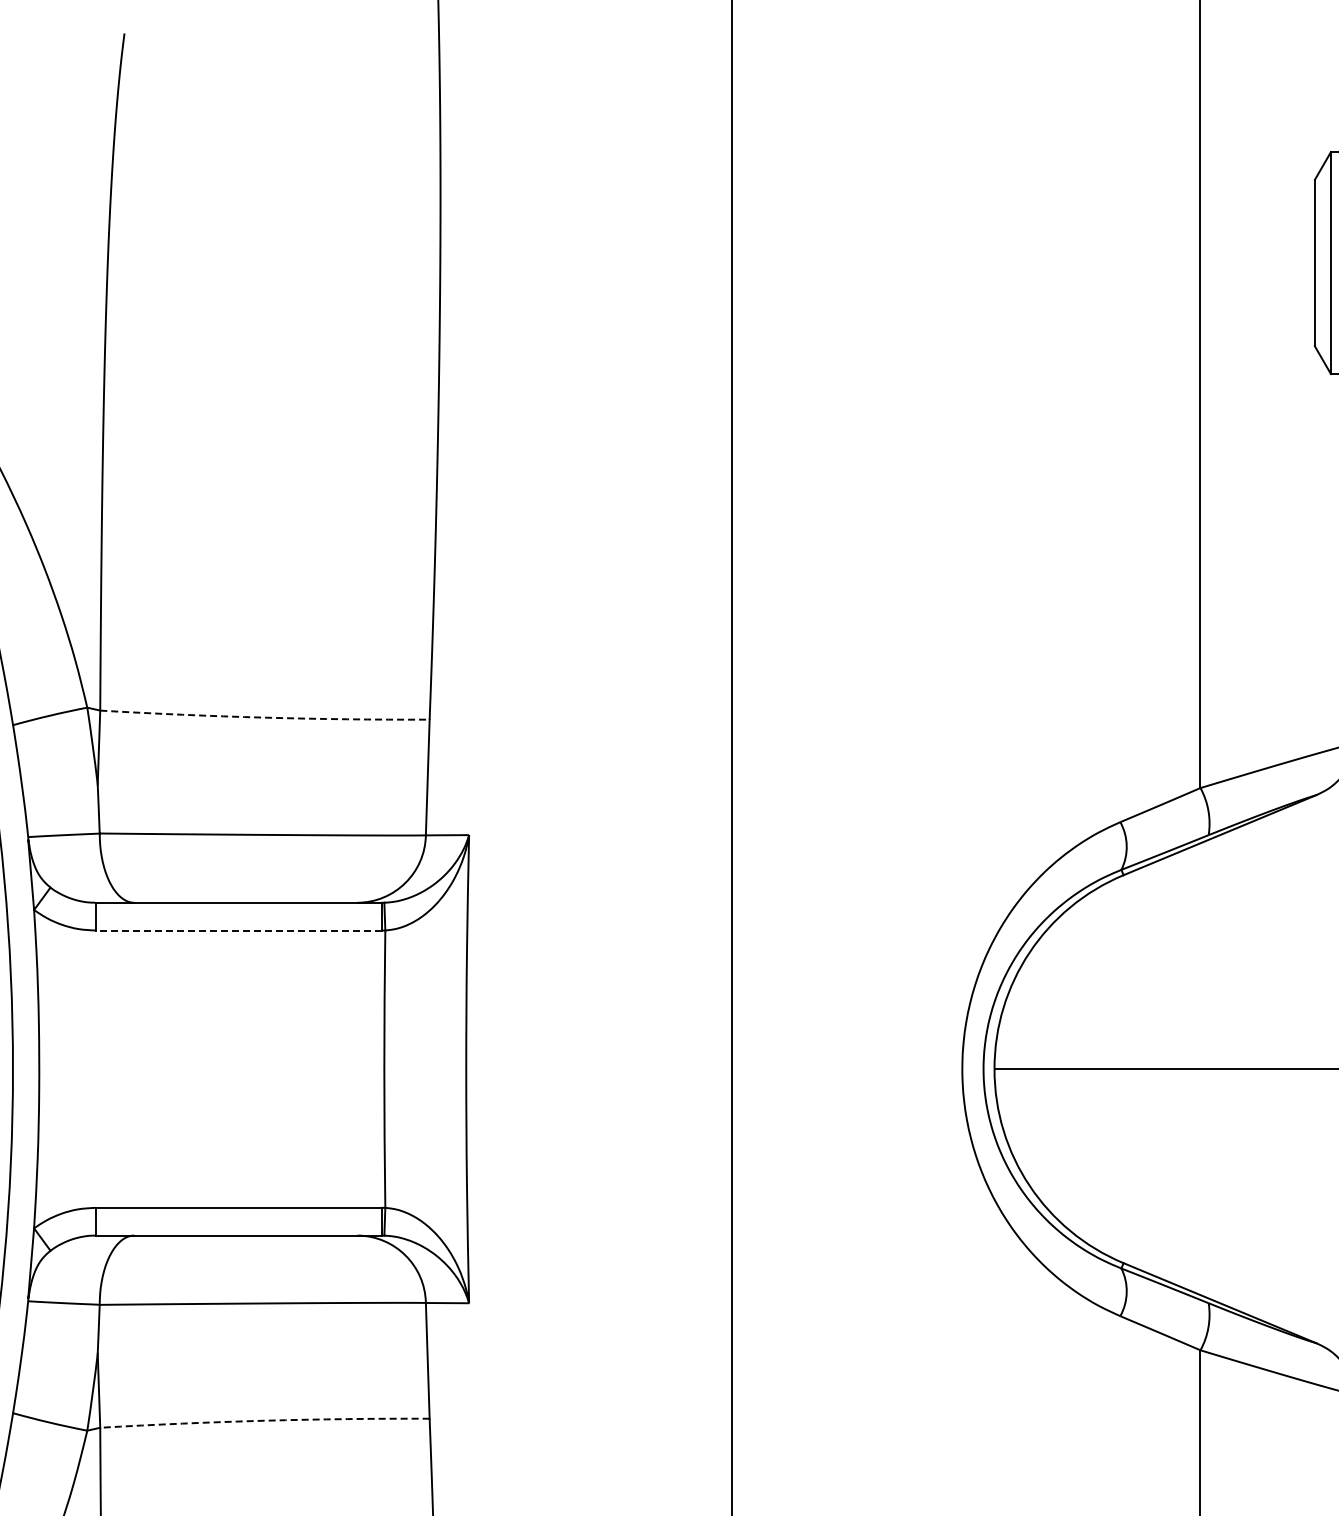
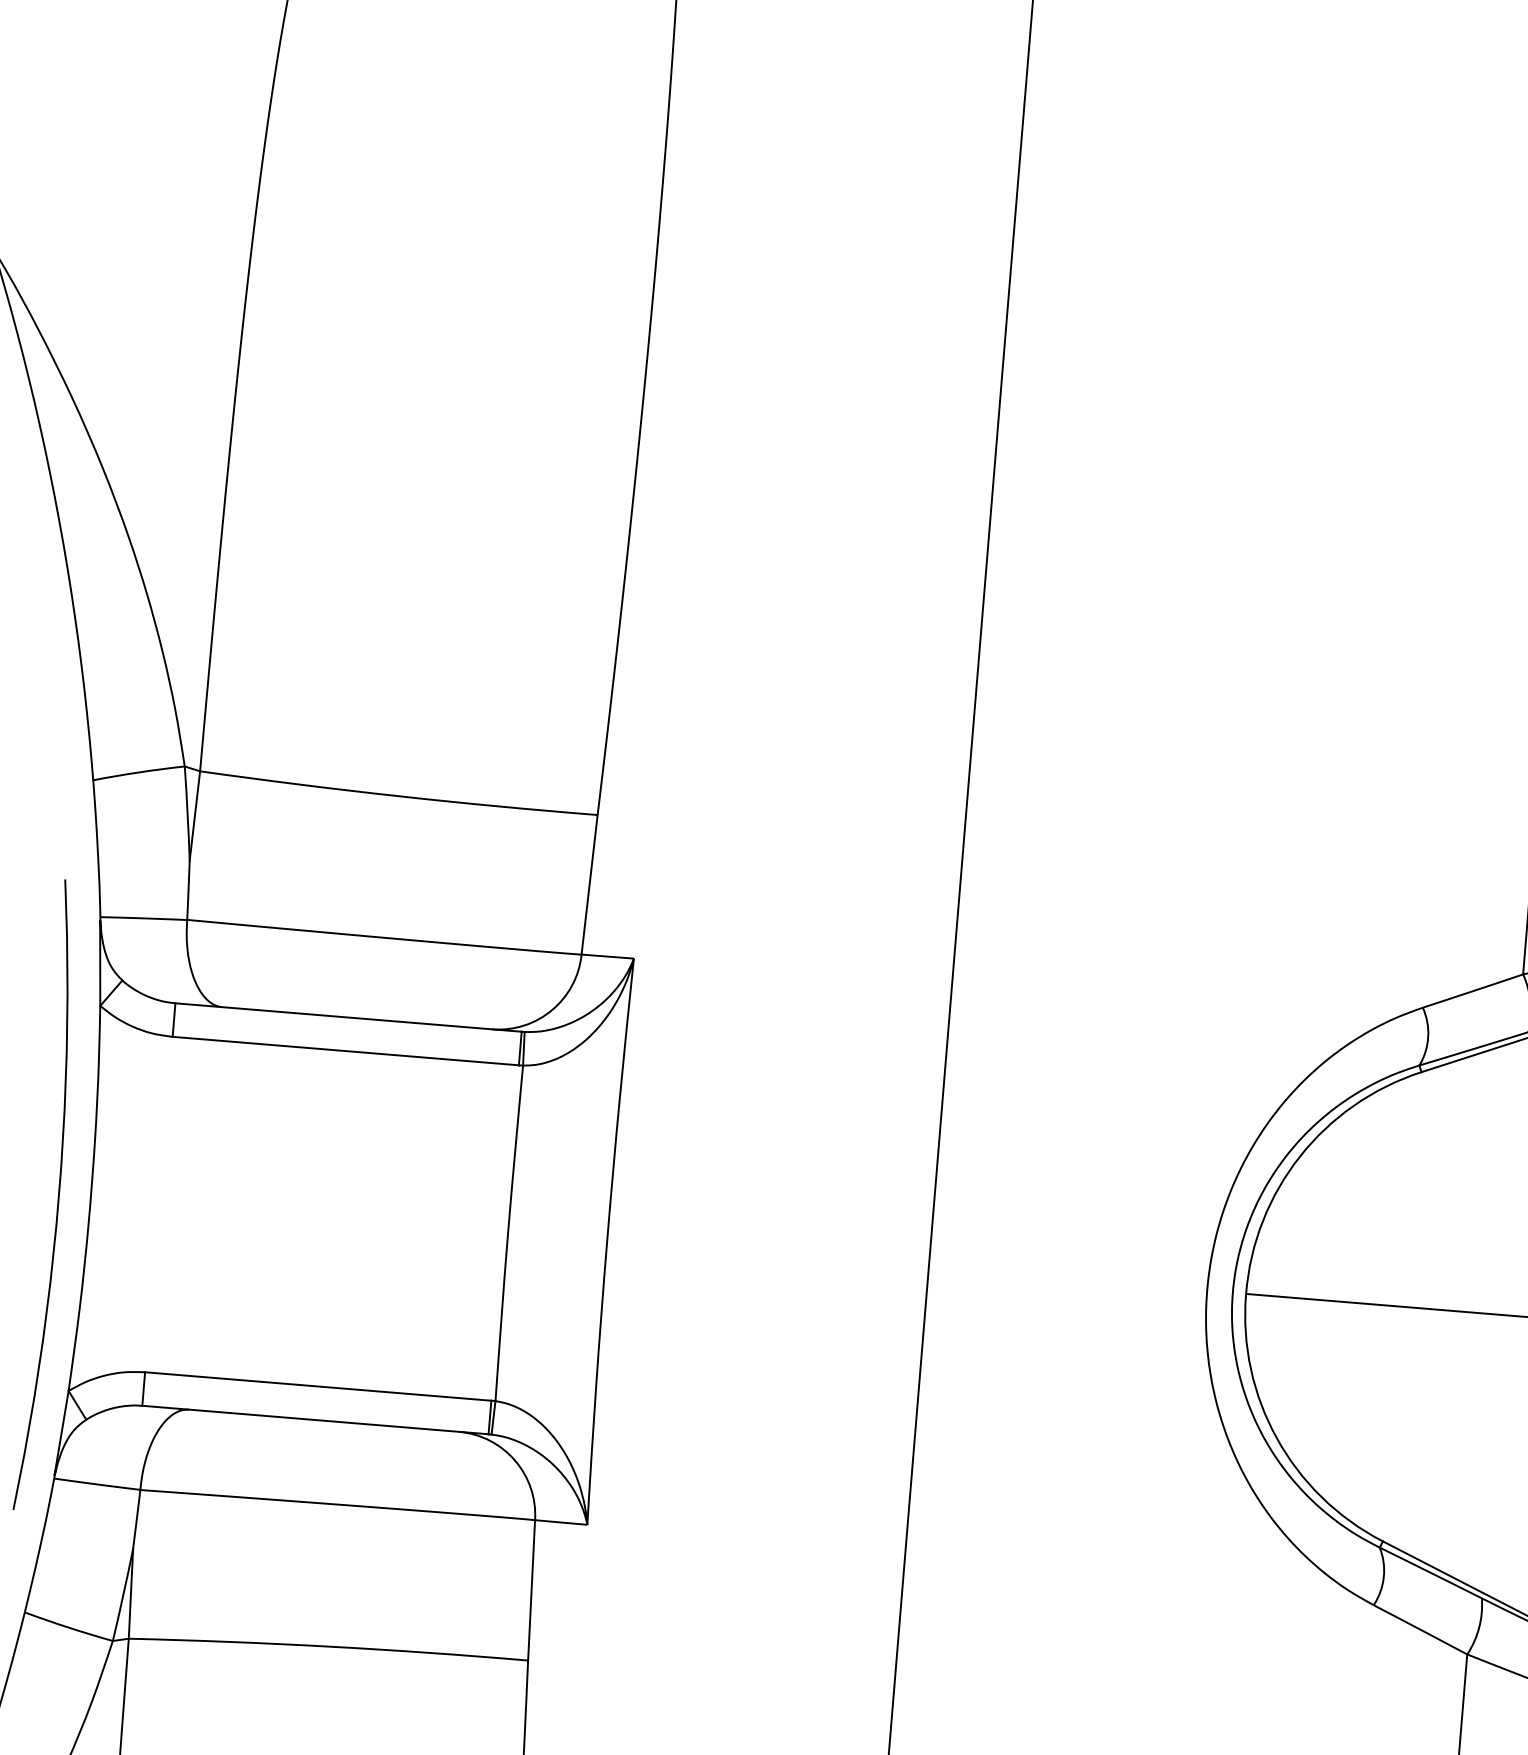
arc: (264, 717) -> (398, 795), dashed -> solid
line: (238, 930) -> (345, 1051), dashed -> solid
arc: (264, 1420) -> (328, 1646), dashed -> solid

